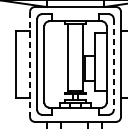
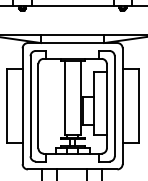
line: (29, 64) -> (22, 106), dashed -> solid
line: (113, 64) -> (114, 106), dashed -> solid

